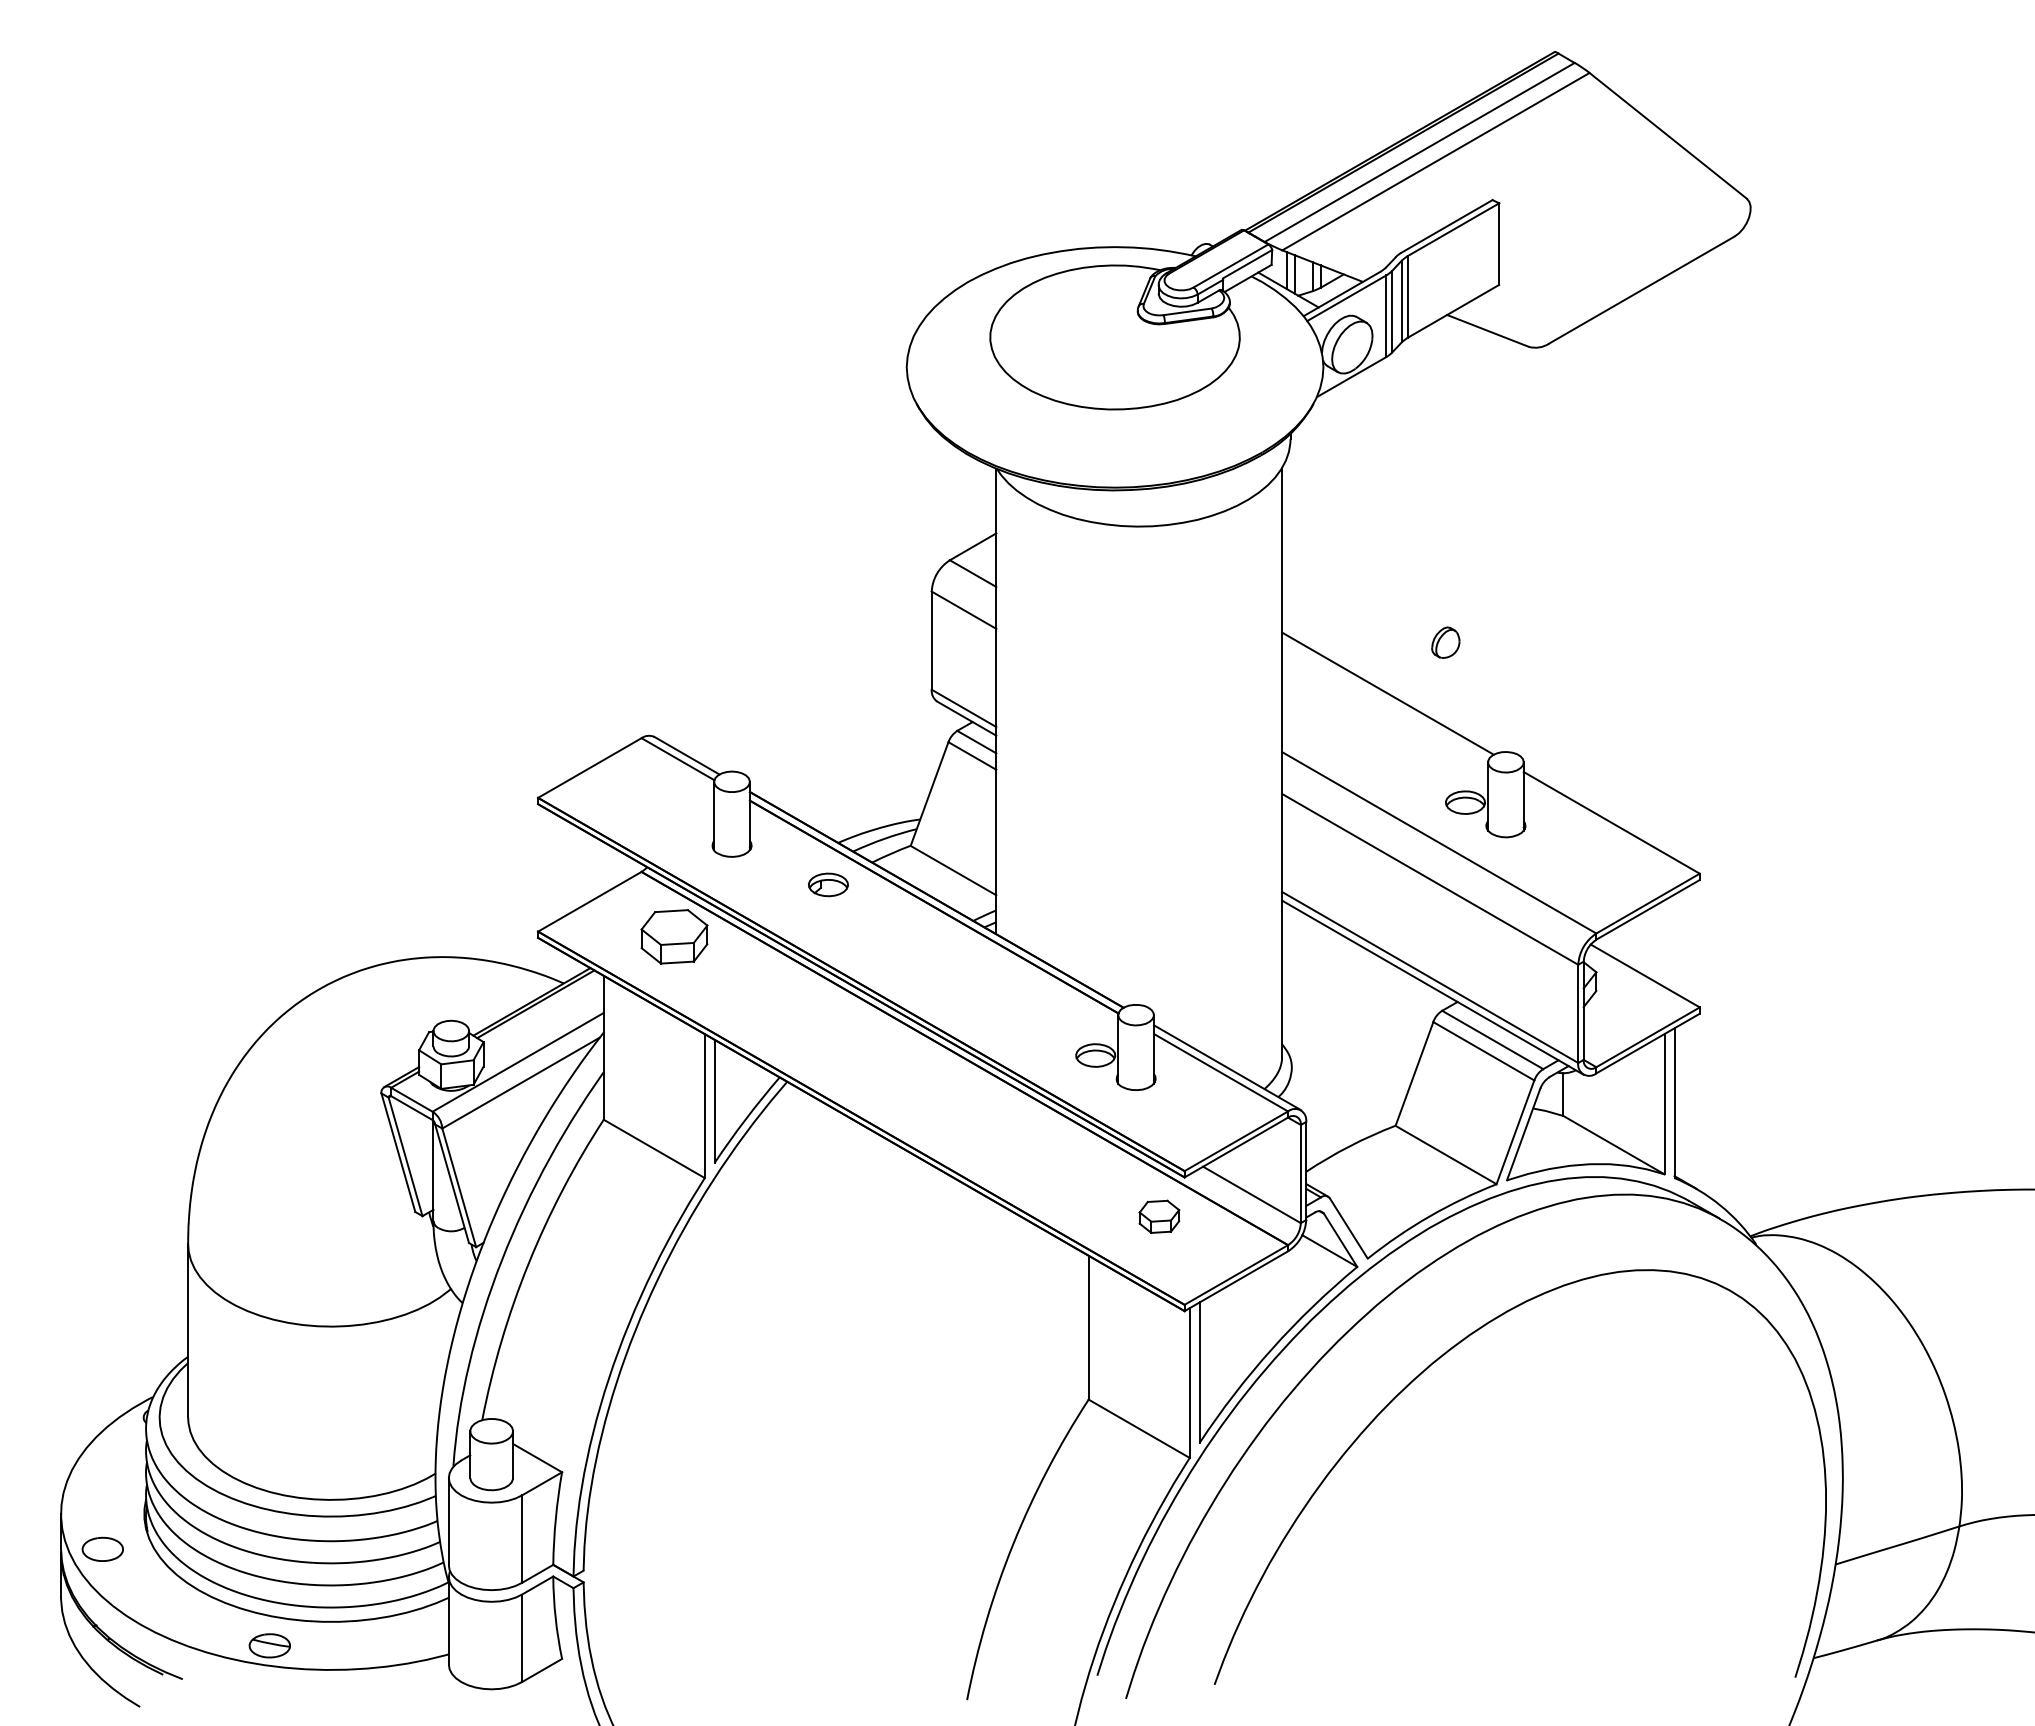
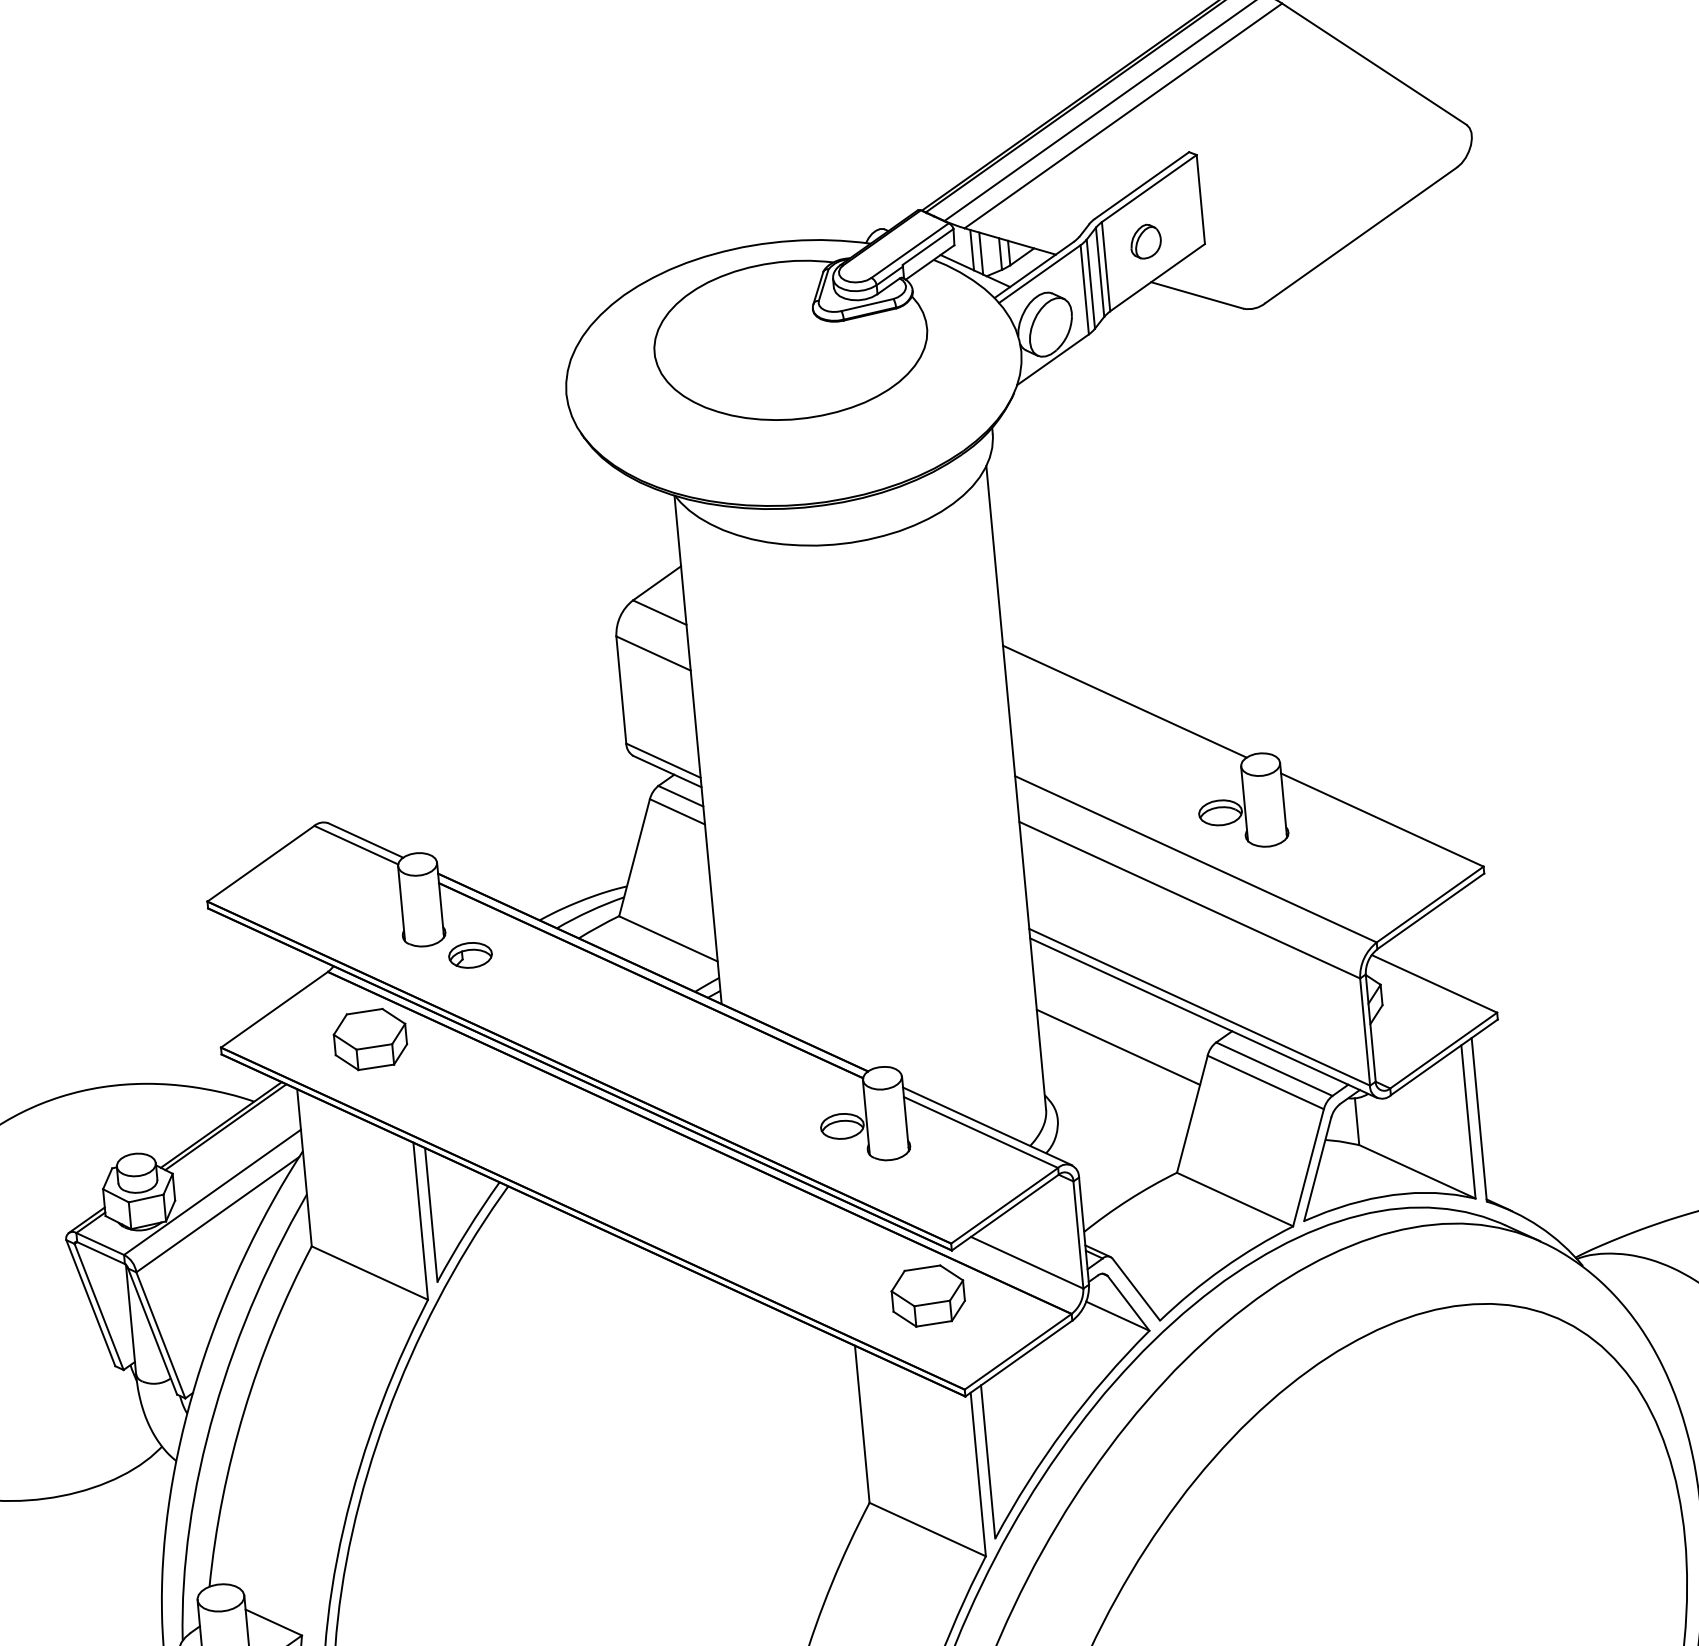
part: (1445, 642) -> (1145, 241), moved
part: (828, 884) -> (470, 954), moved
line: (1352, 1006) -> (1117, 1046), added
part: (1159, 1216) -> (928, 1295), size x1.67

